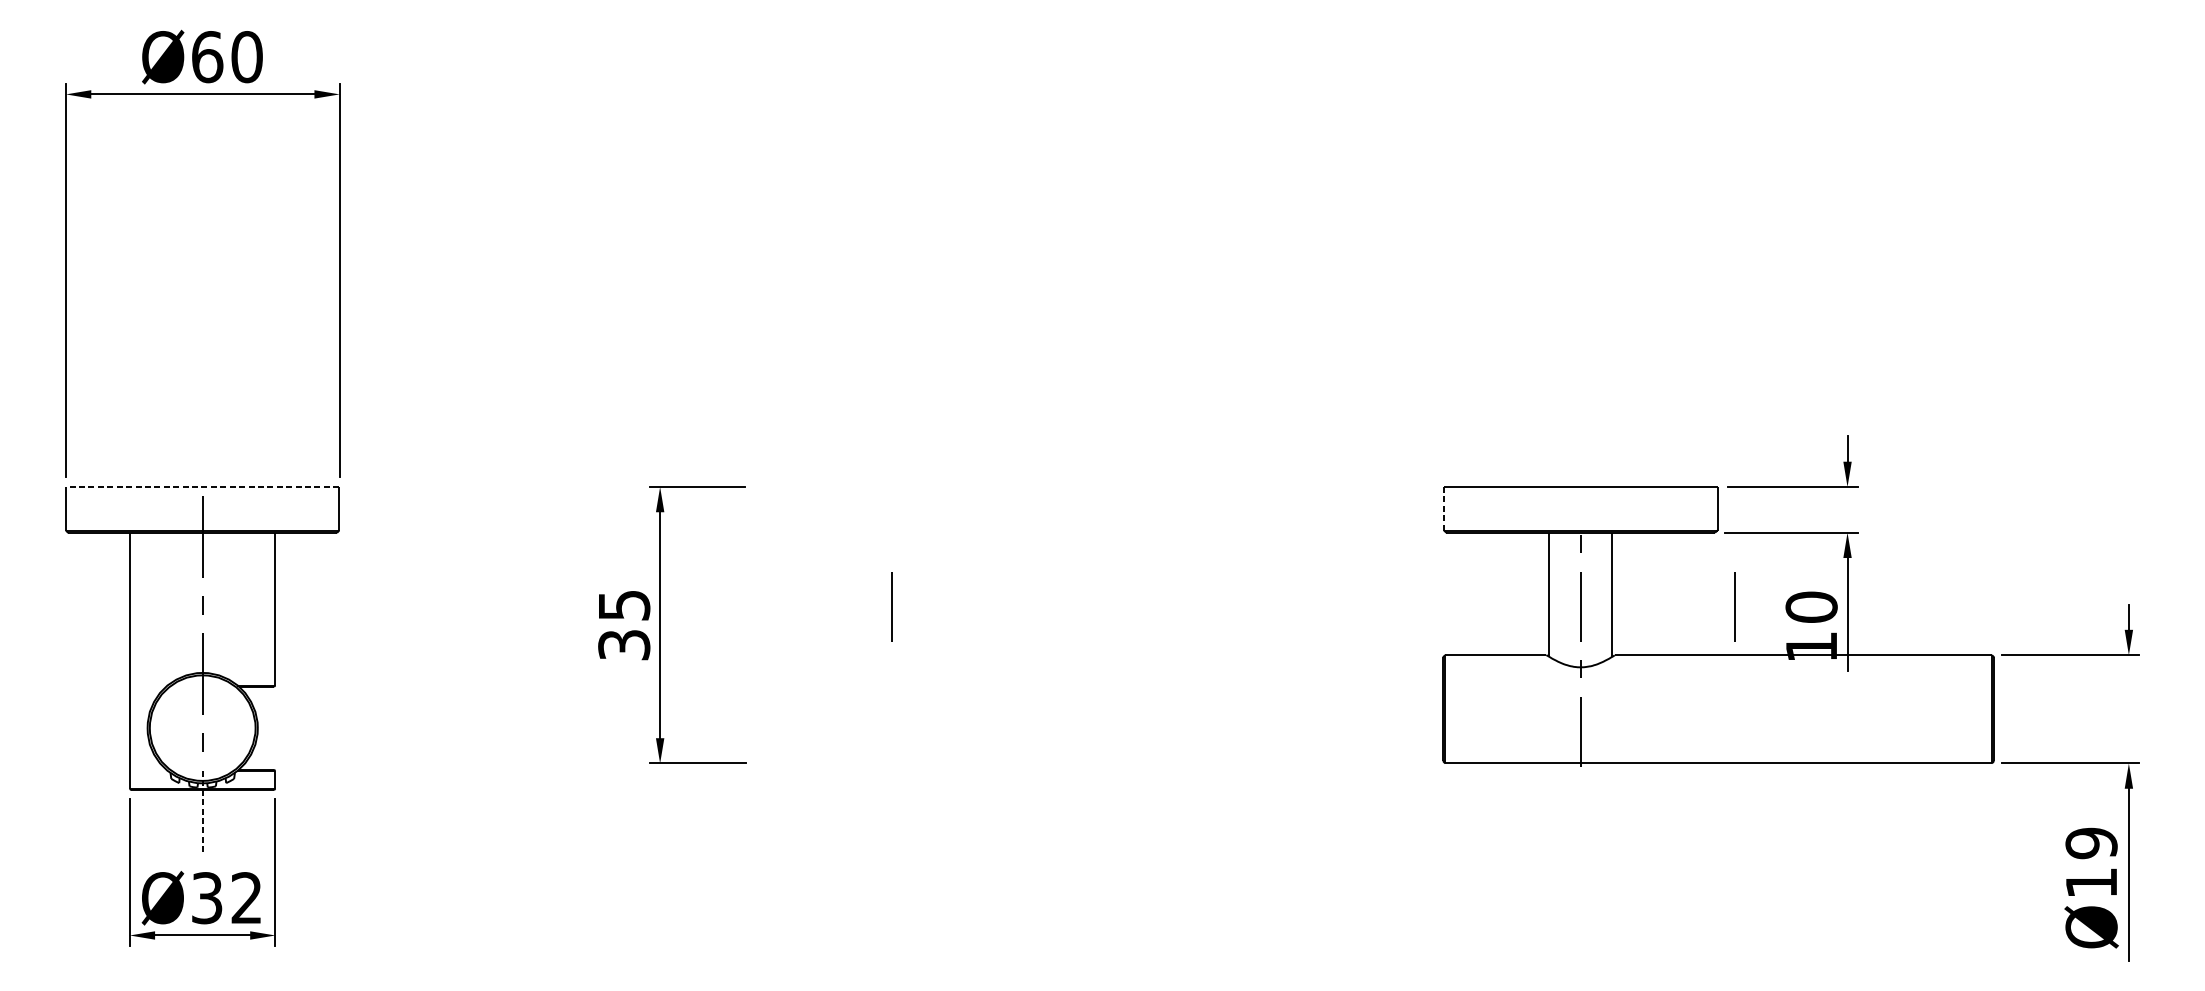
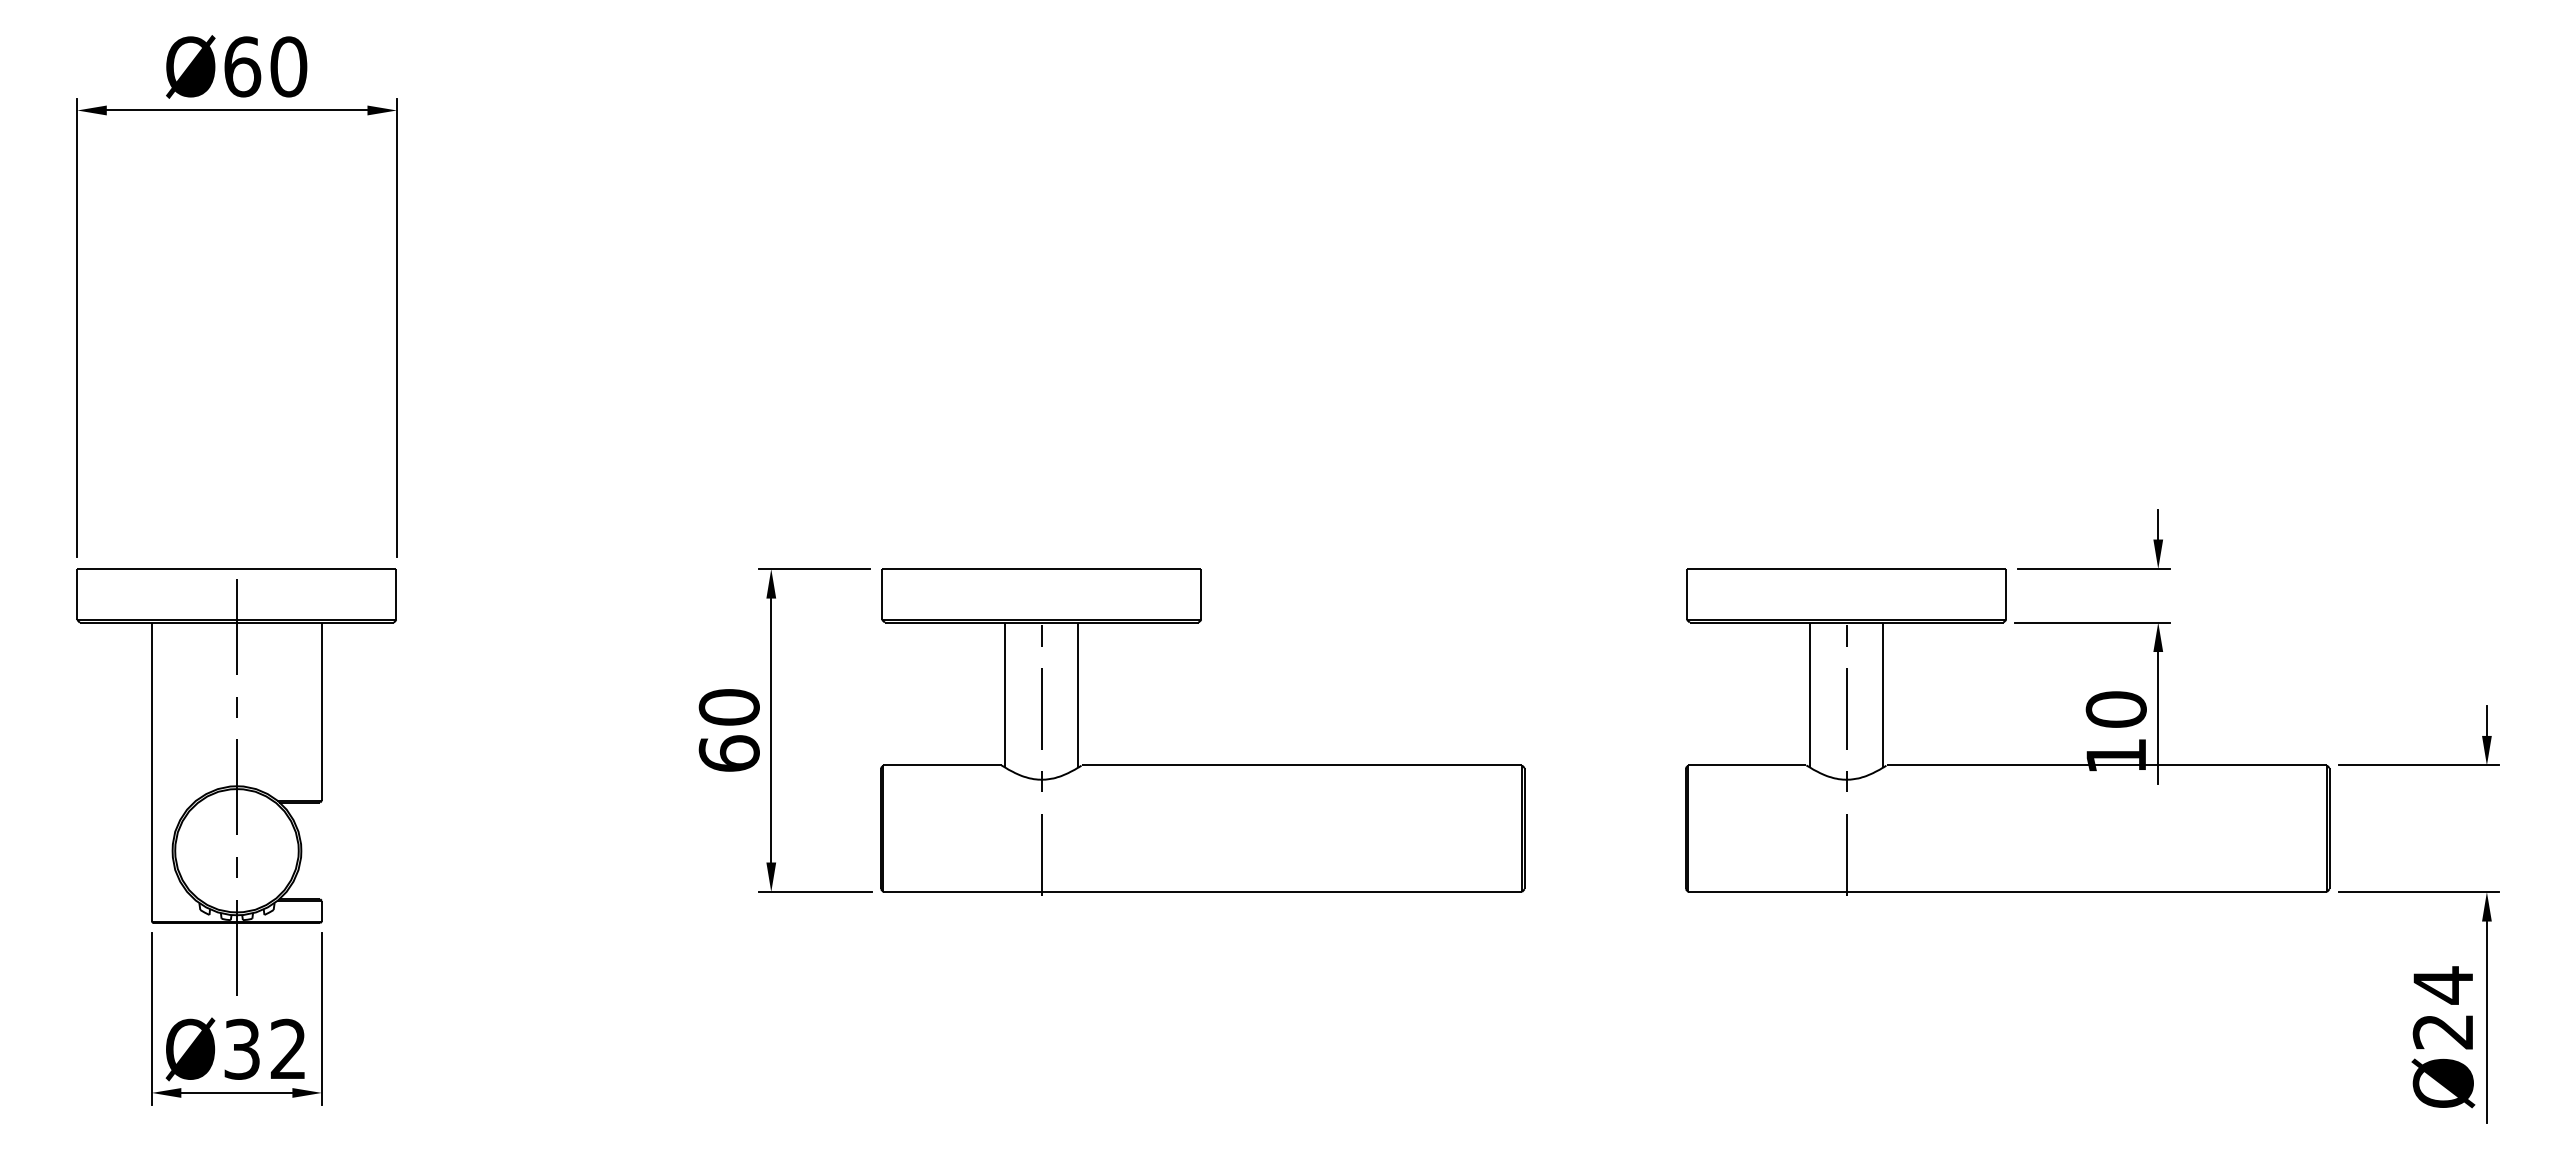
line: (202, 487) -> (236, 569), dashed -> solid
line: (1443, 507) -> (1686, 593), dashed -> solid
line: (1734, 606) -> (2026, 708), removed
text: (623, 625) -> (728, 730), 35 -> 60
part: (1029, 654) -> (1202, 764), added
line: (202, 810) -> (236, 947), dashed -> solid
text: (2090, 862) -> (2442, 1007), Ø19 -> Ø24

